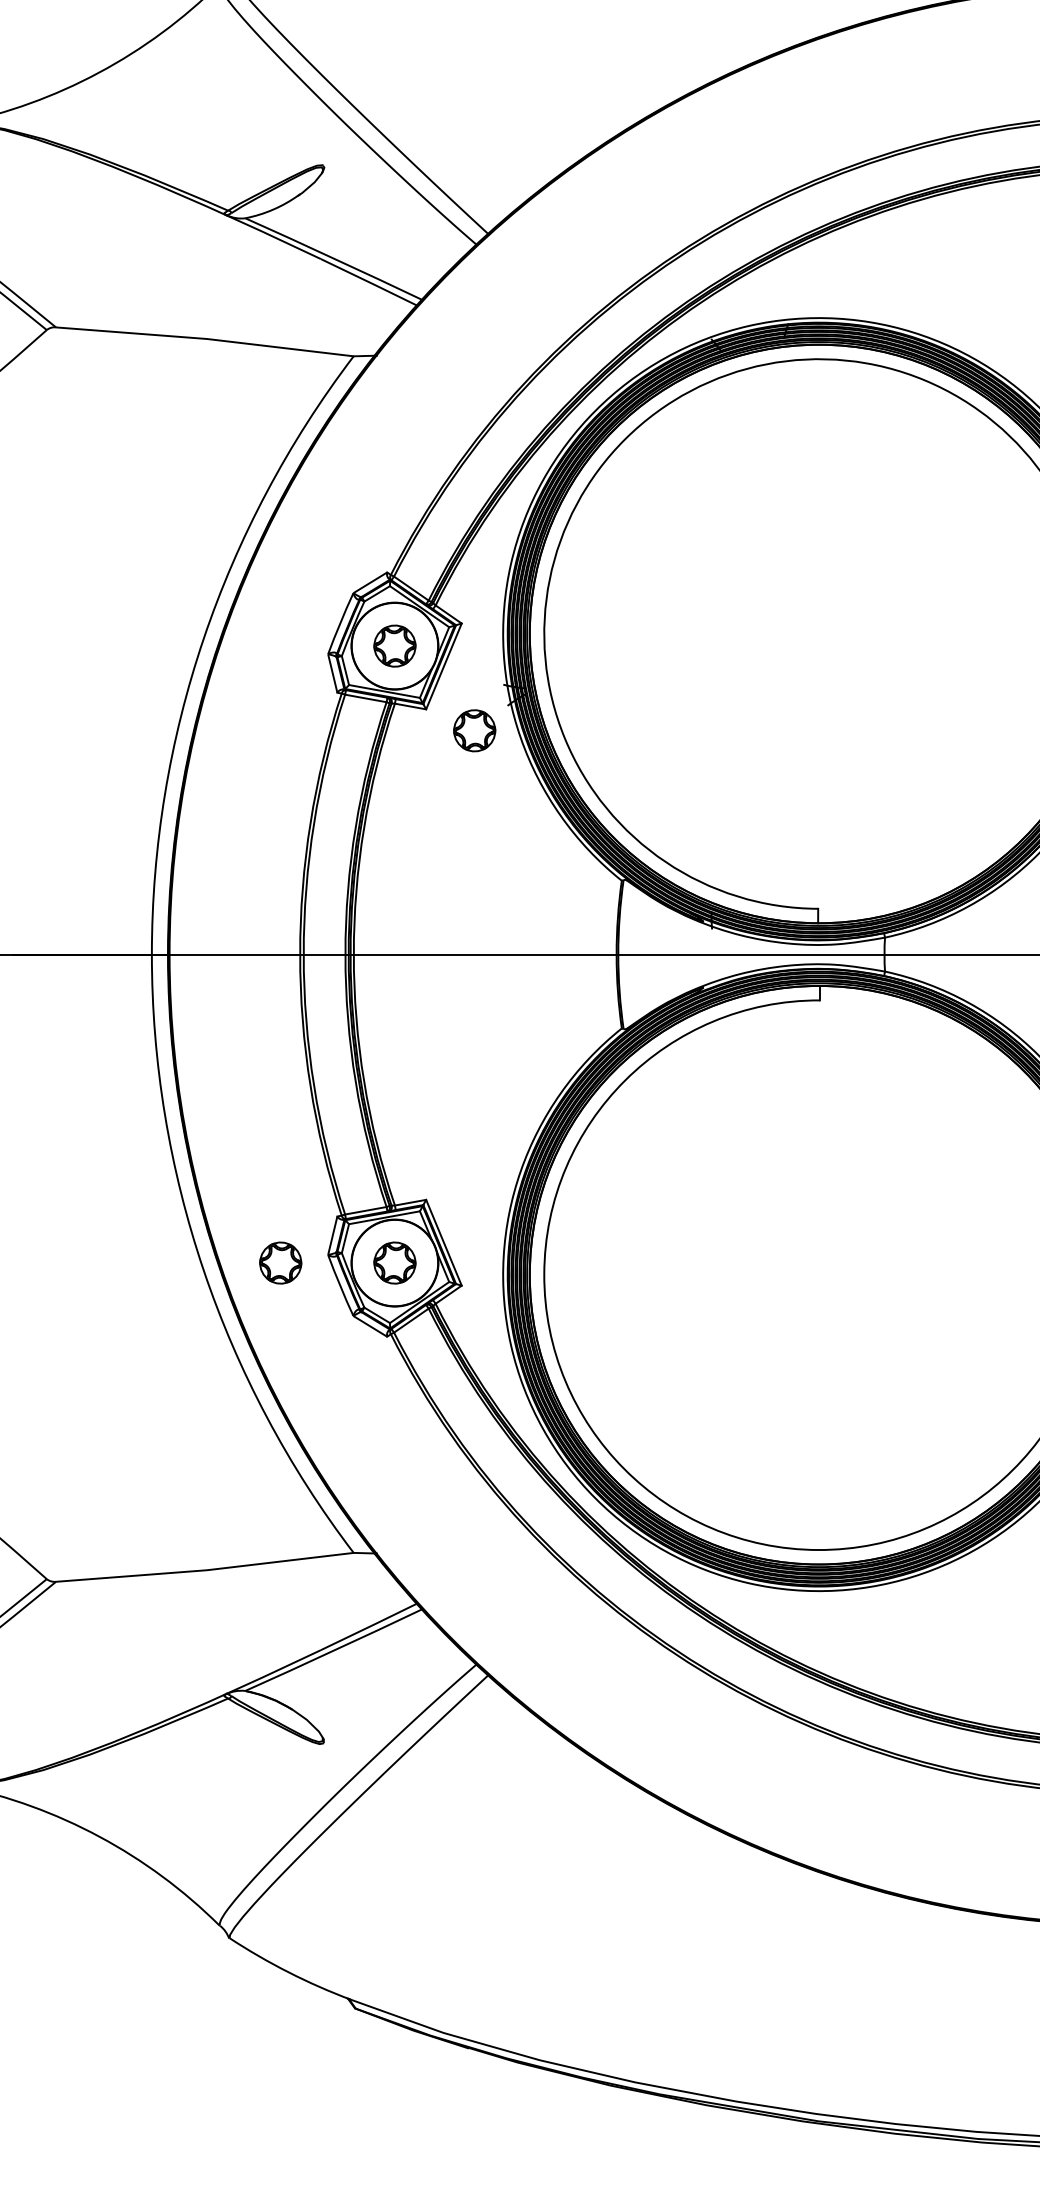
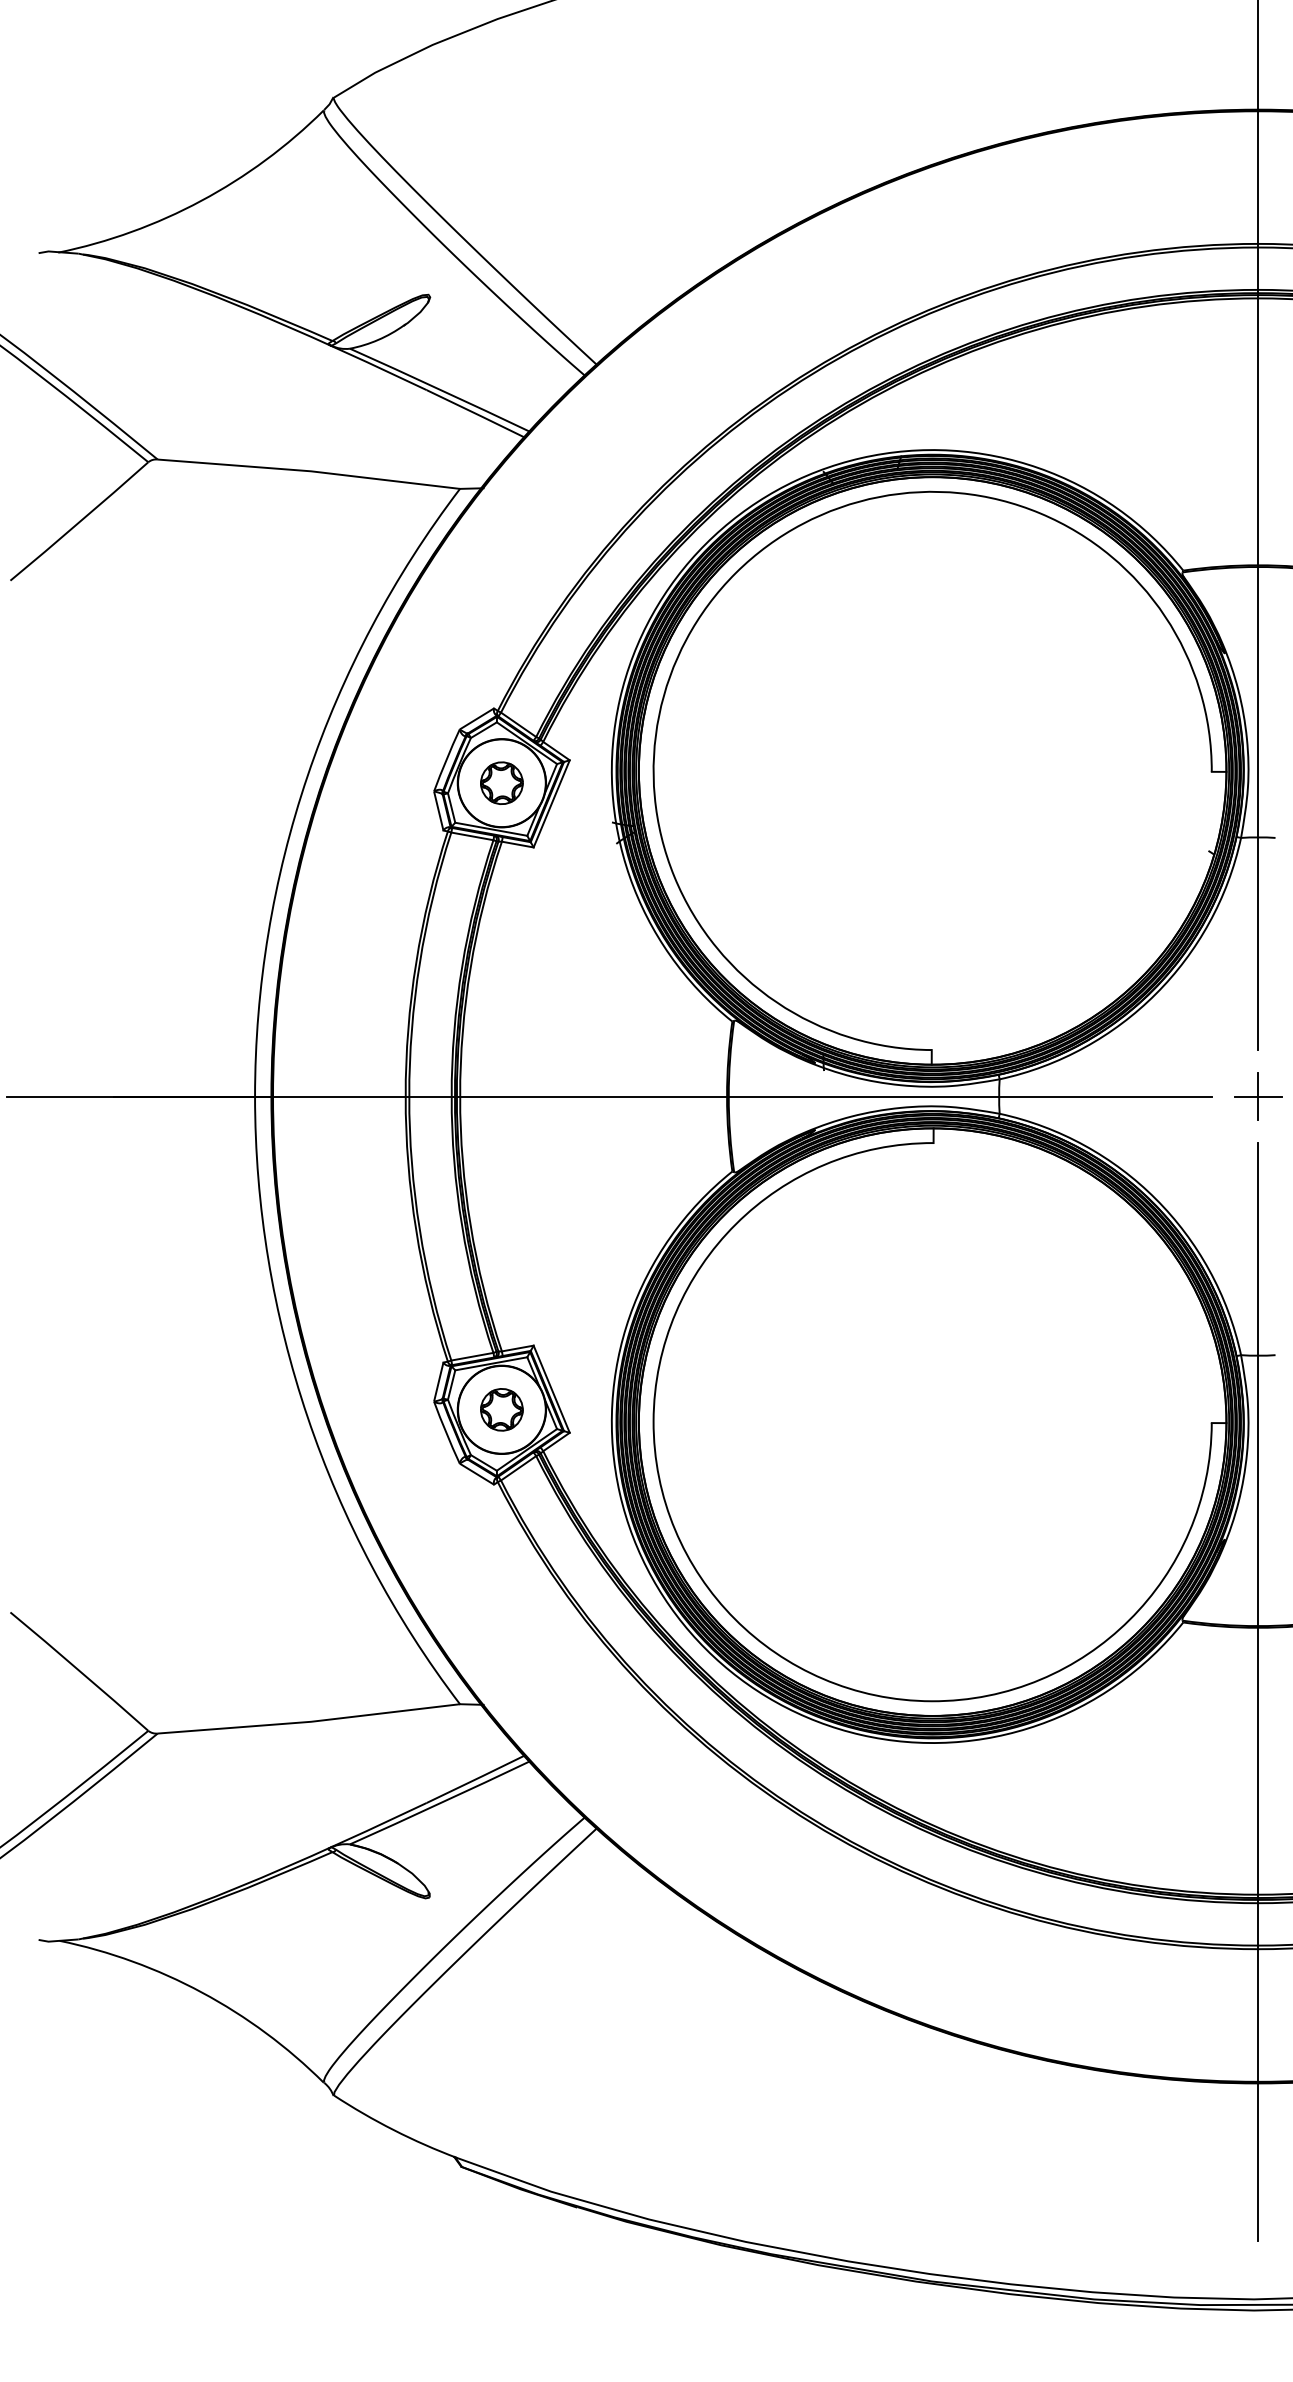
part: (474, 730) -> (582, 868), removed
part: (280, 1262) -> (385, 1409), removed

